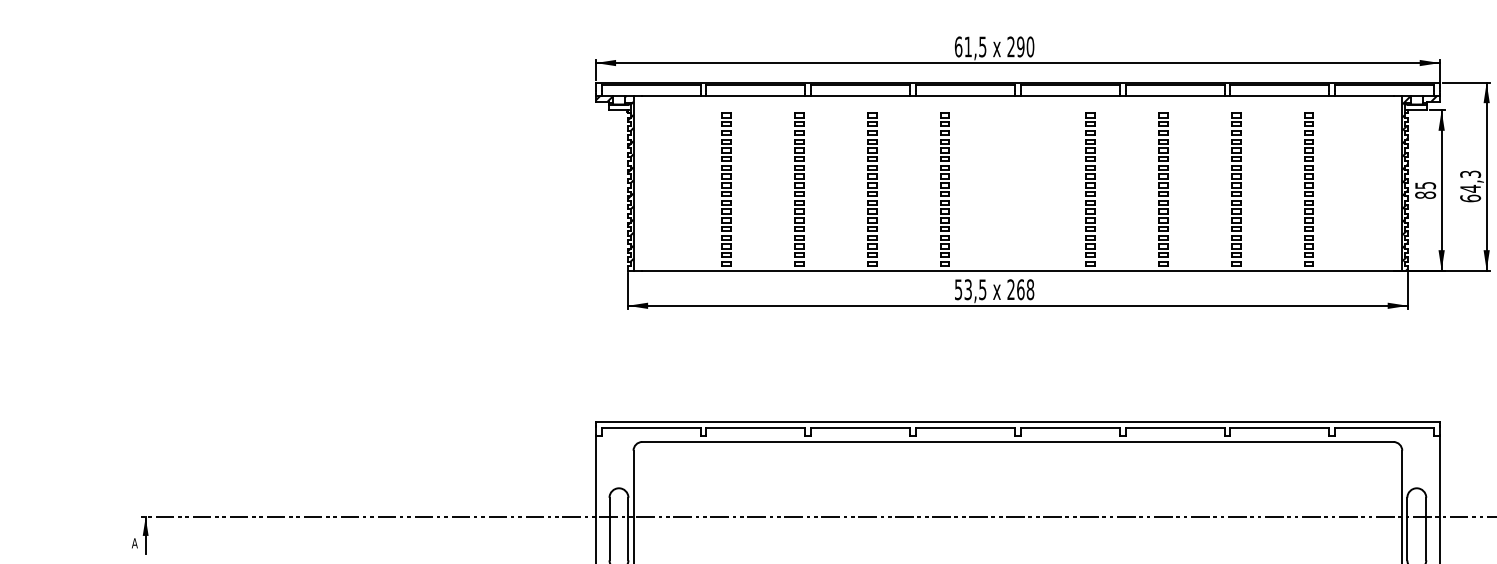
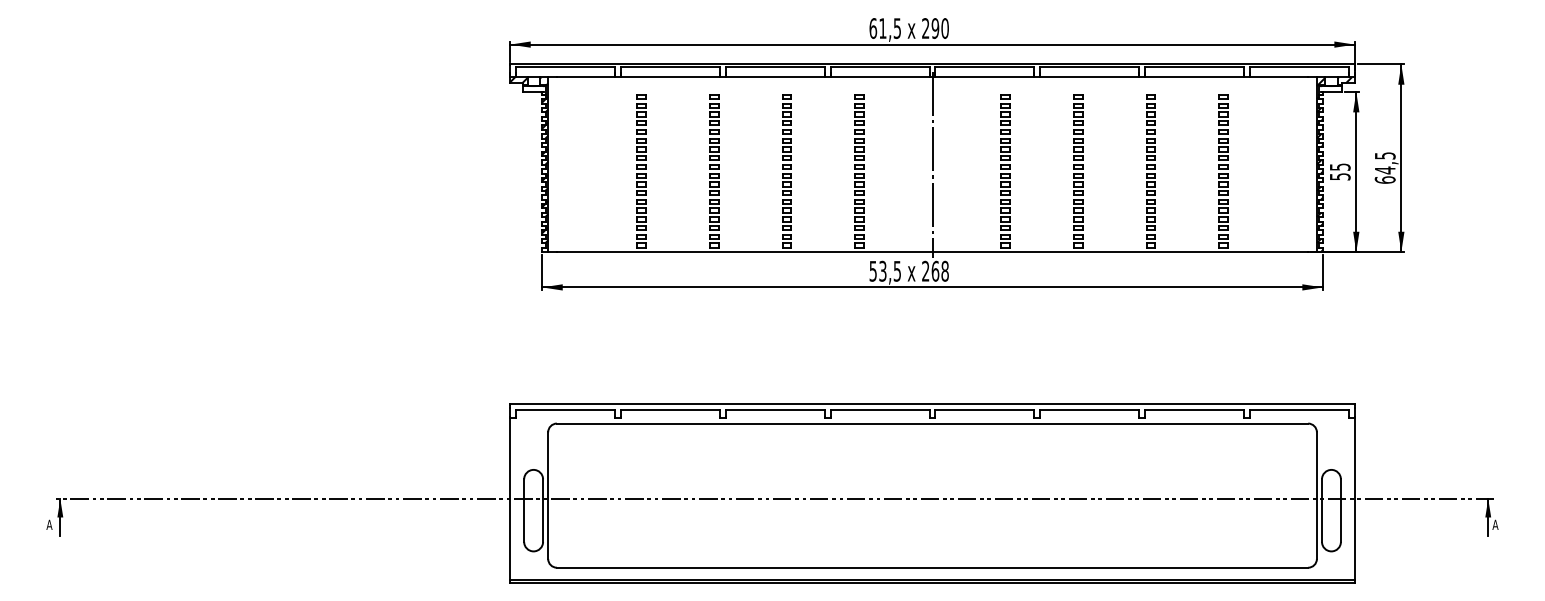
text: (1469, 173) -> (1384, 155), 64,3 -> 64,5
line: (1017, 182) -> (932, 164), added
text: (1424, 194) -> (1339, 176), 85 -> 55

